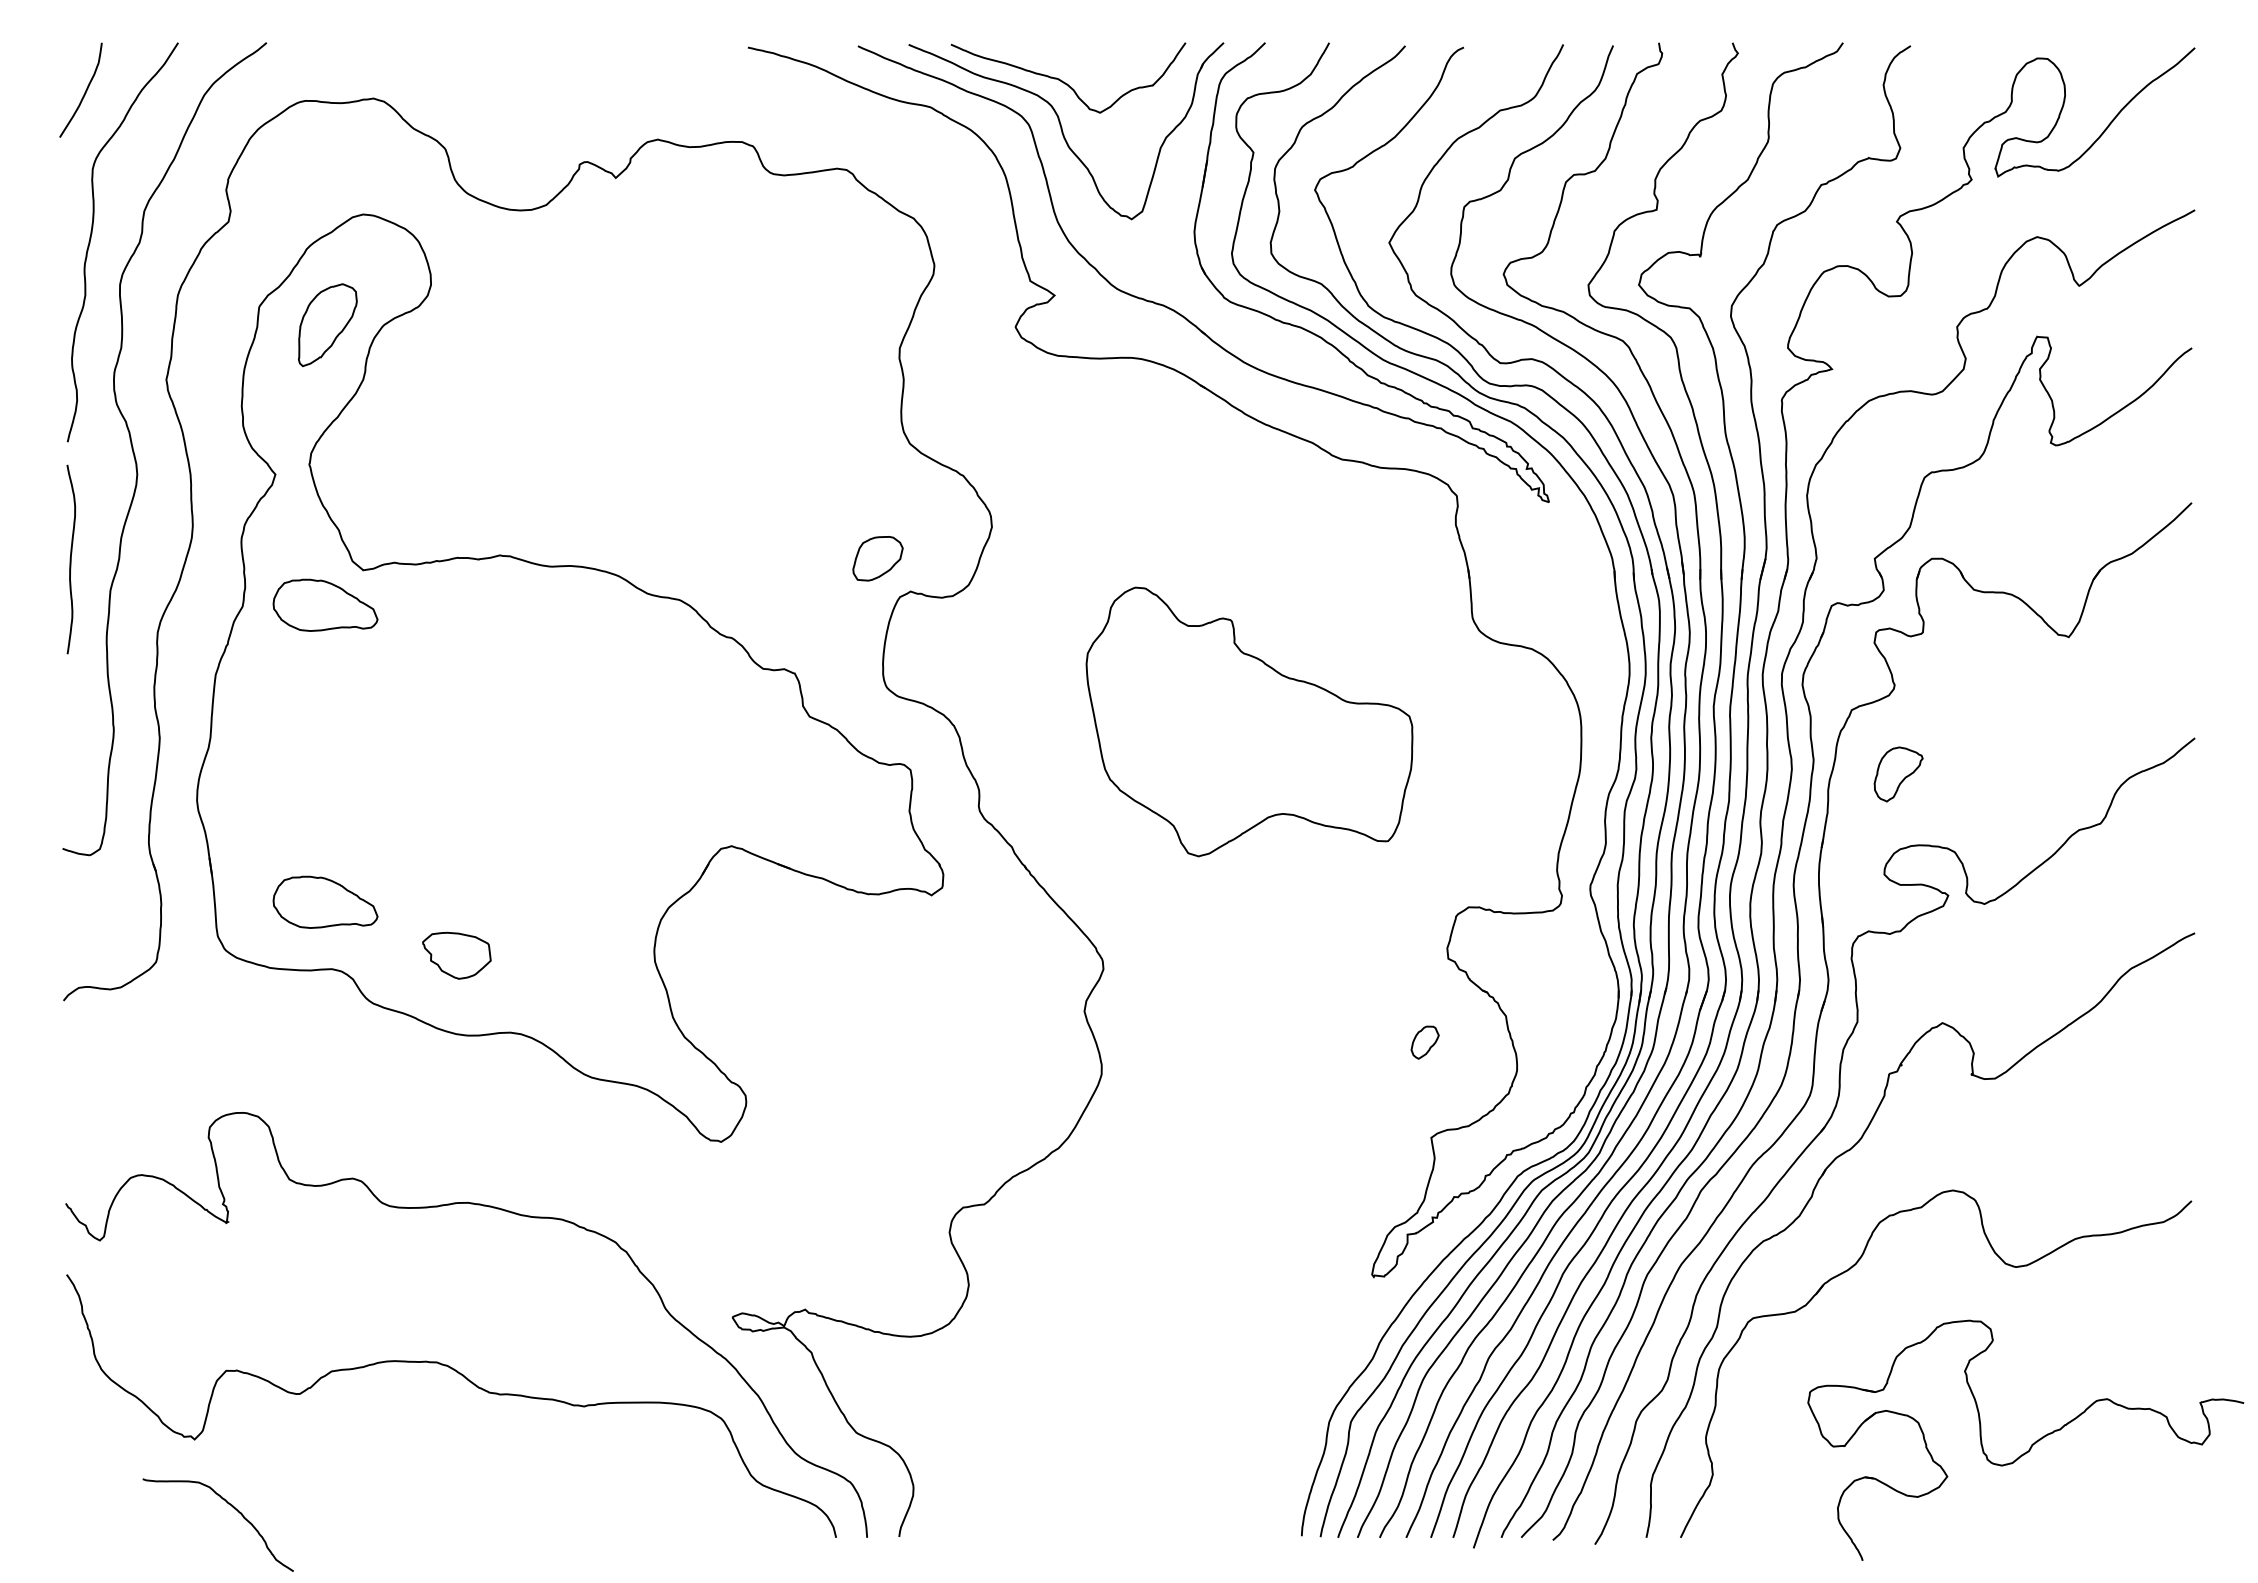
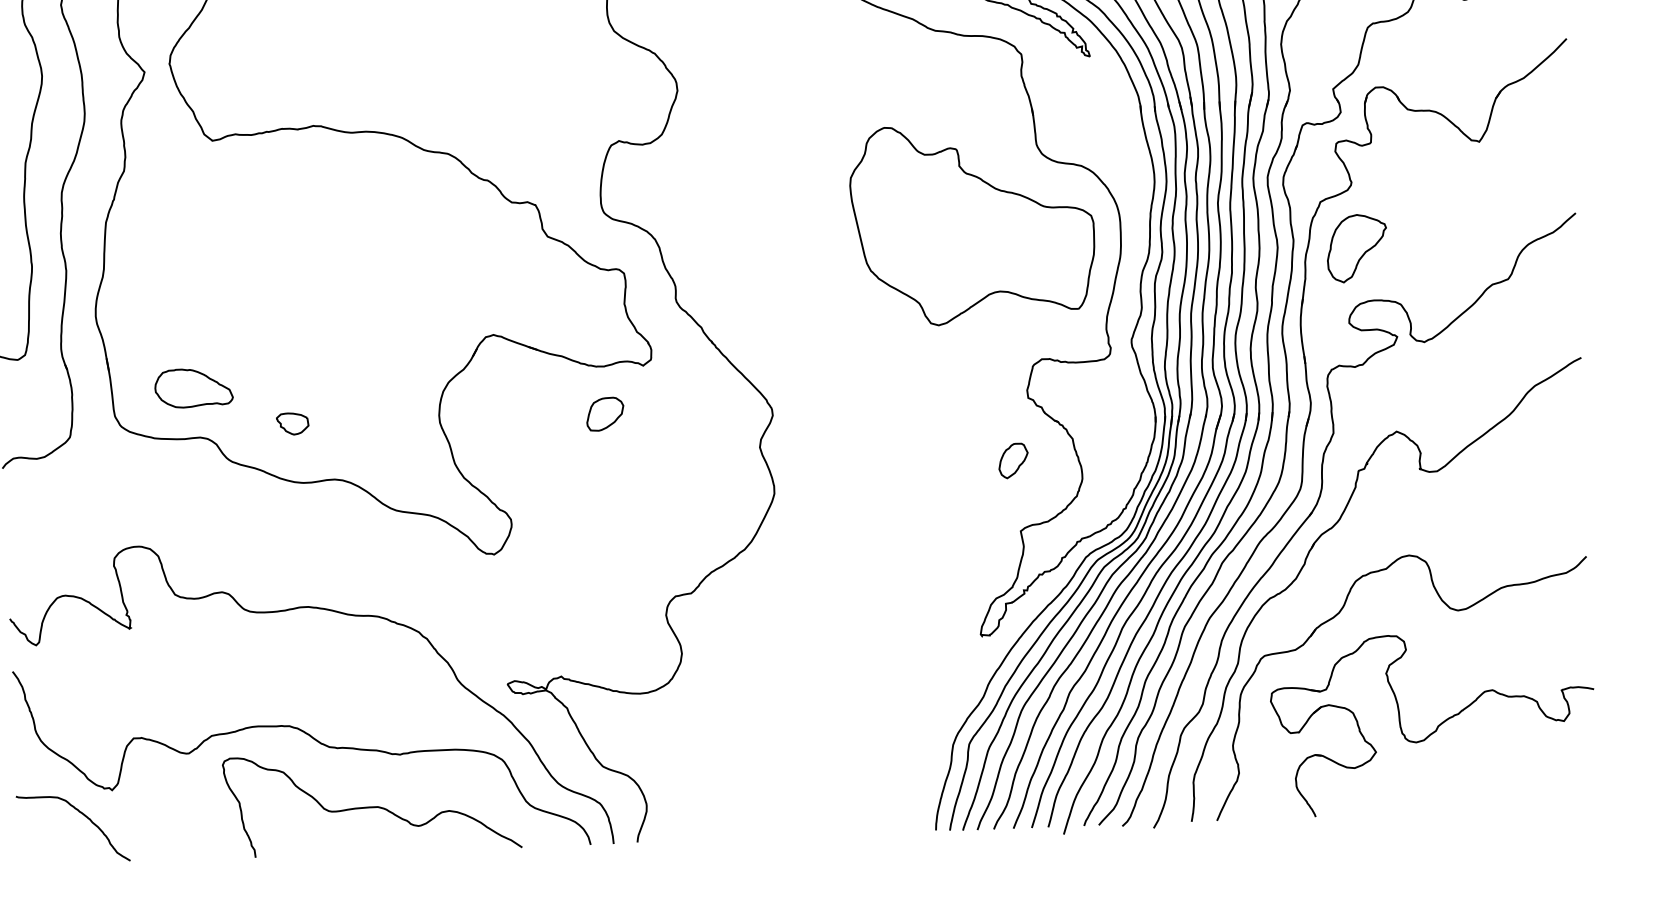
part: (877, 558) -> (604, 414), moved
part: (325, 604) -> (185, 167), removed
part: (1249, 721) -> (972, 223), moved
part: (1898, 774) -> (1356, 248), size x1.67
part: (456, 955) -> (292, 423), size x0.62
part: (1424, 1042) -> (1012, 460), size x1.43
part: (2031, 1444) -> (1437, 725), moved
curve: (544, 1475) -> (372, 806), added
curve: (233, 1508) -> (84, 815), moved

